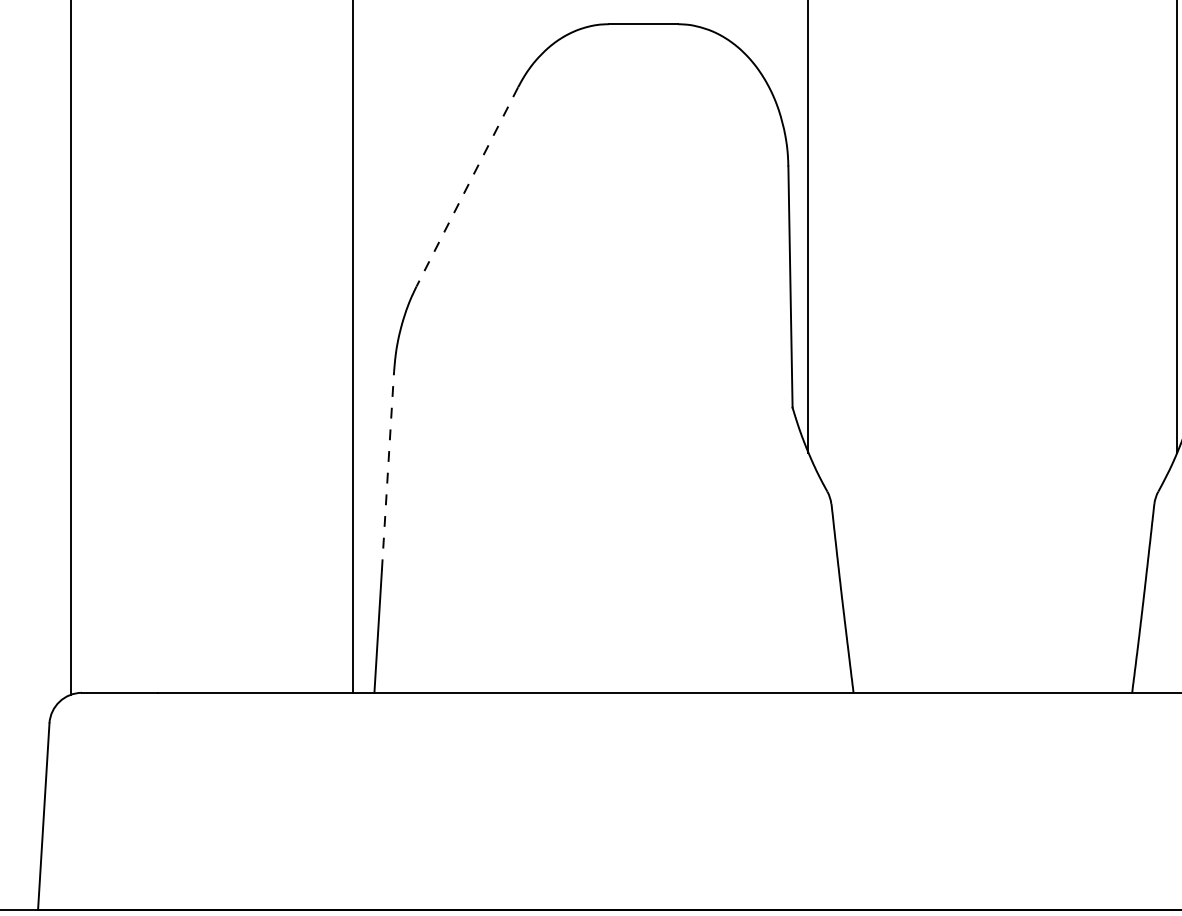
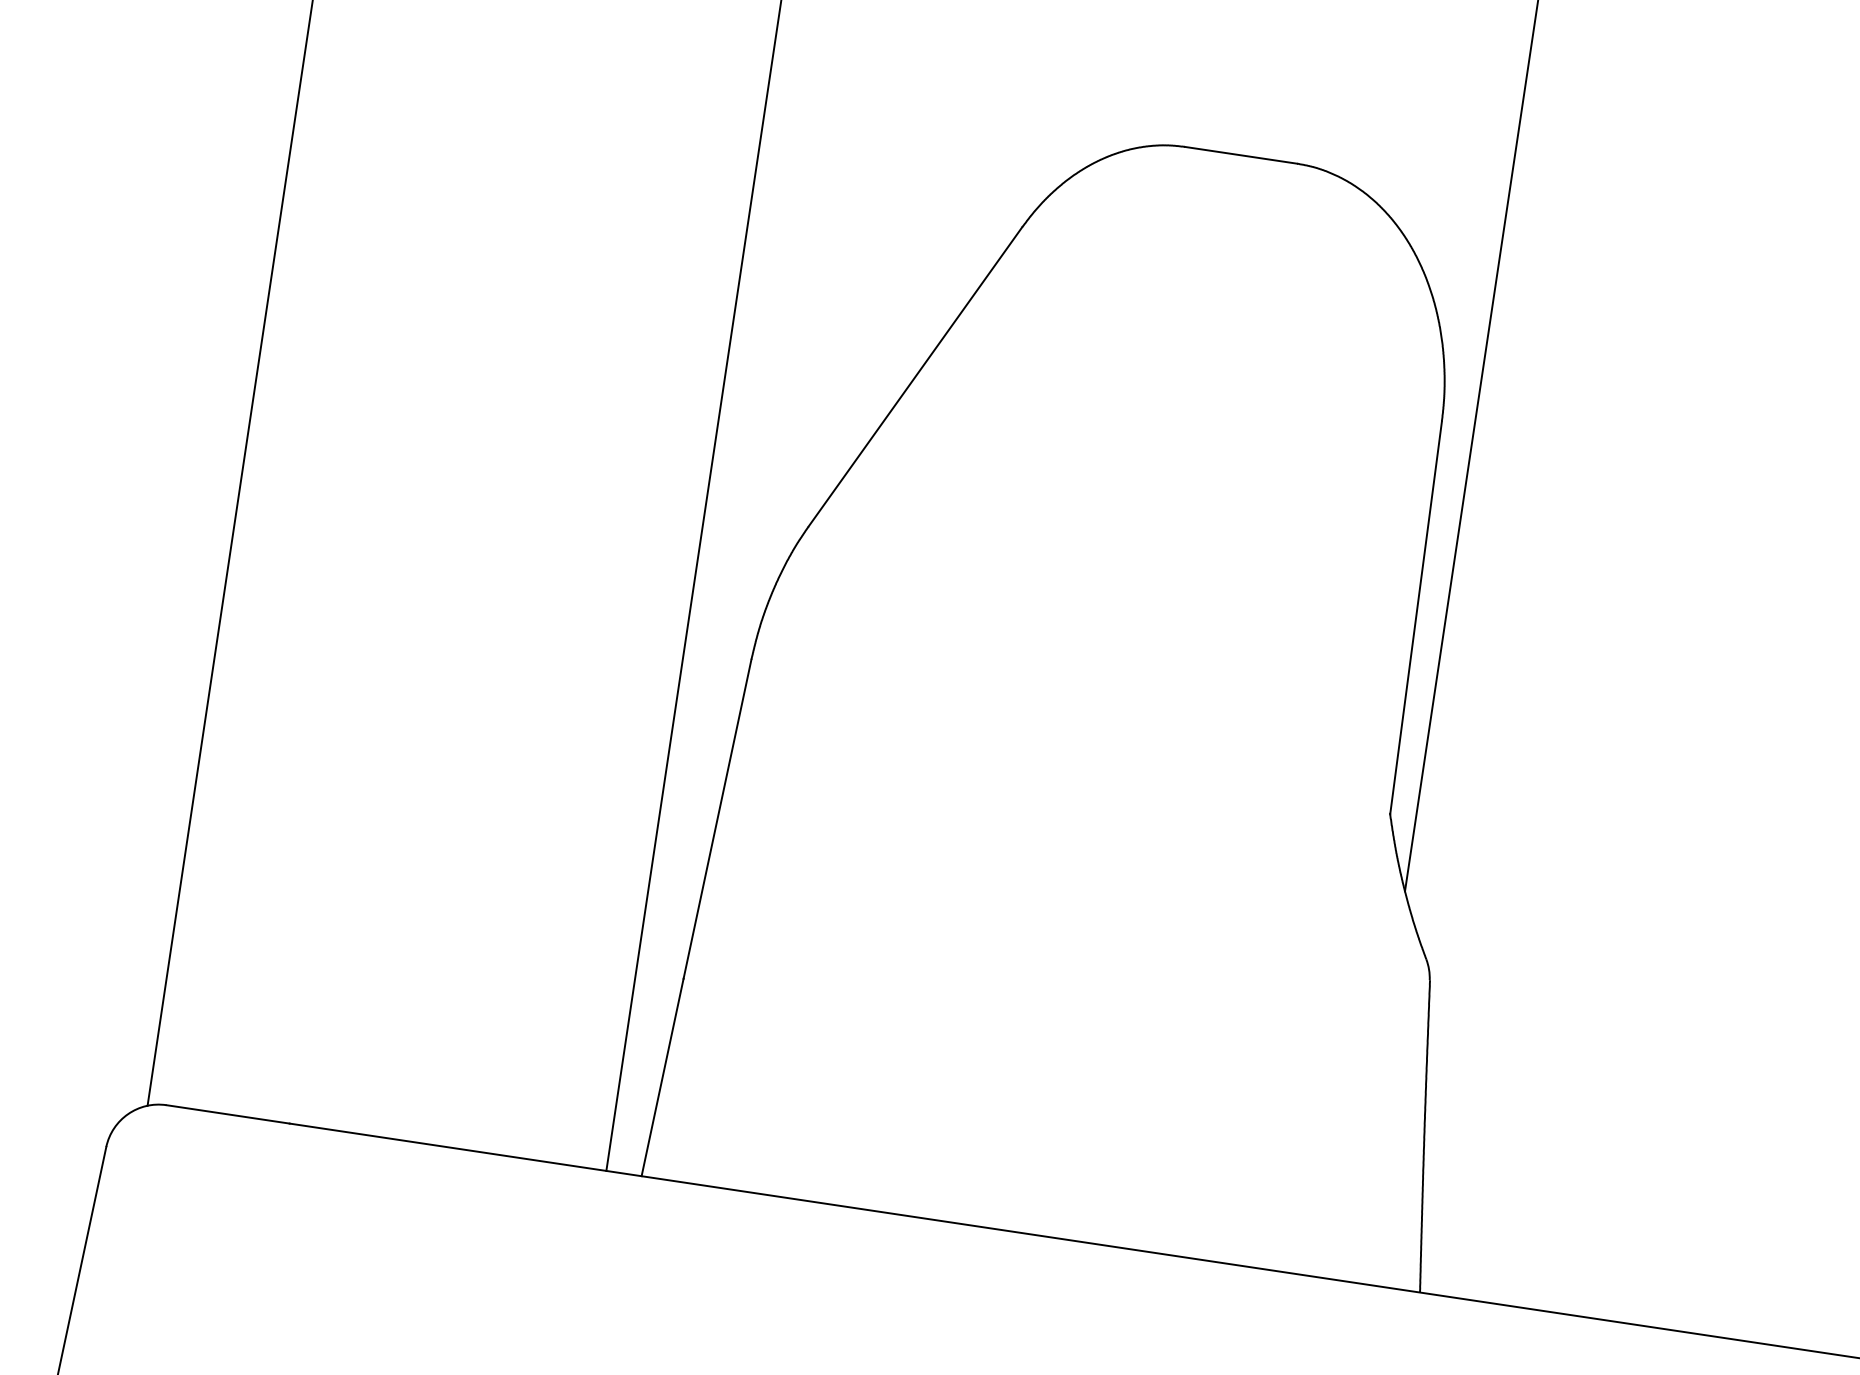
line: (467, 186) -> (915, 376), dashed -> solid
line: (388, 470) -> (718, 818), dashed -> solid

